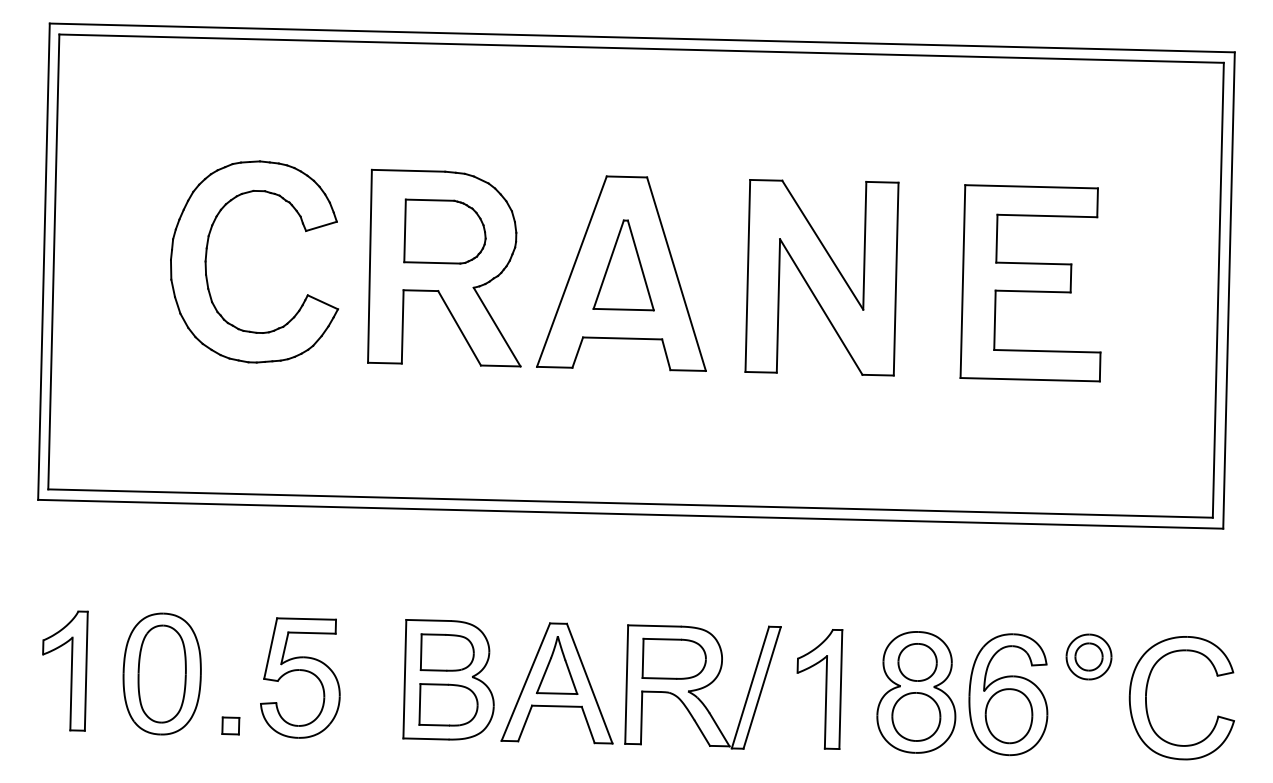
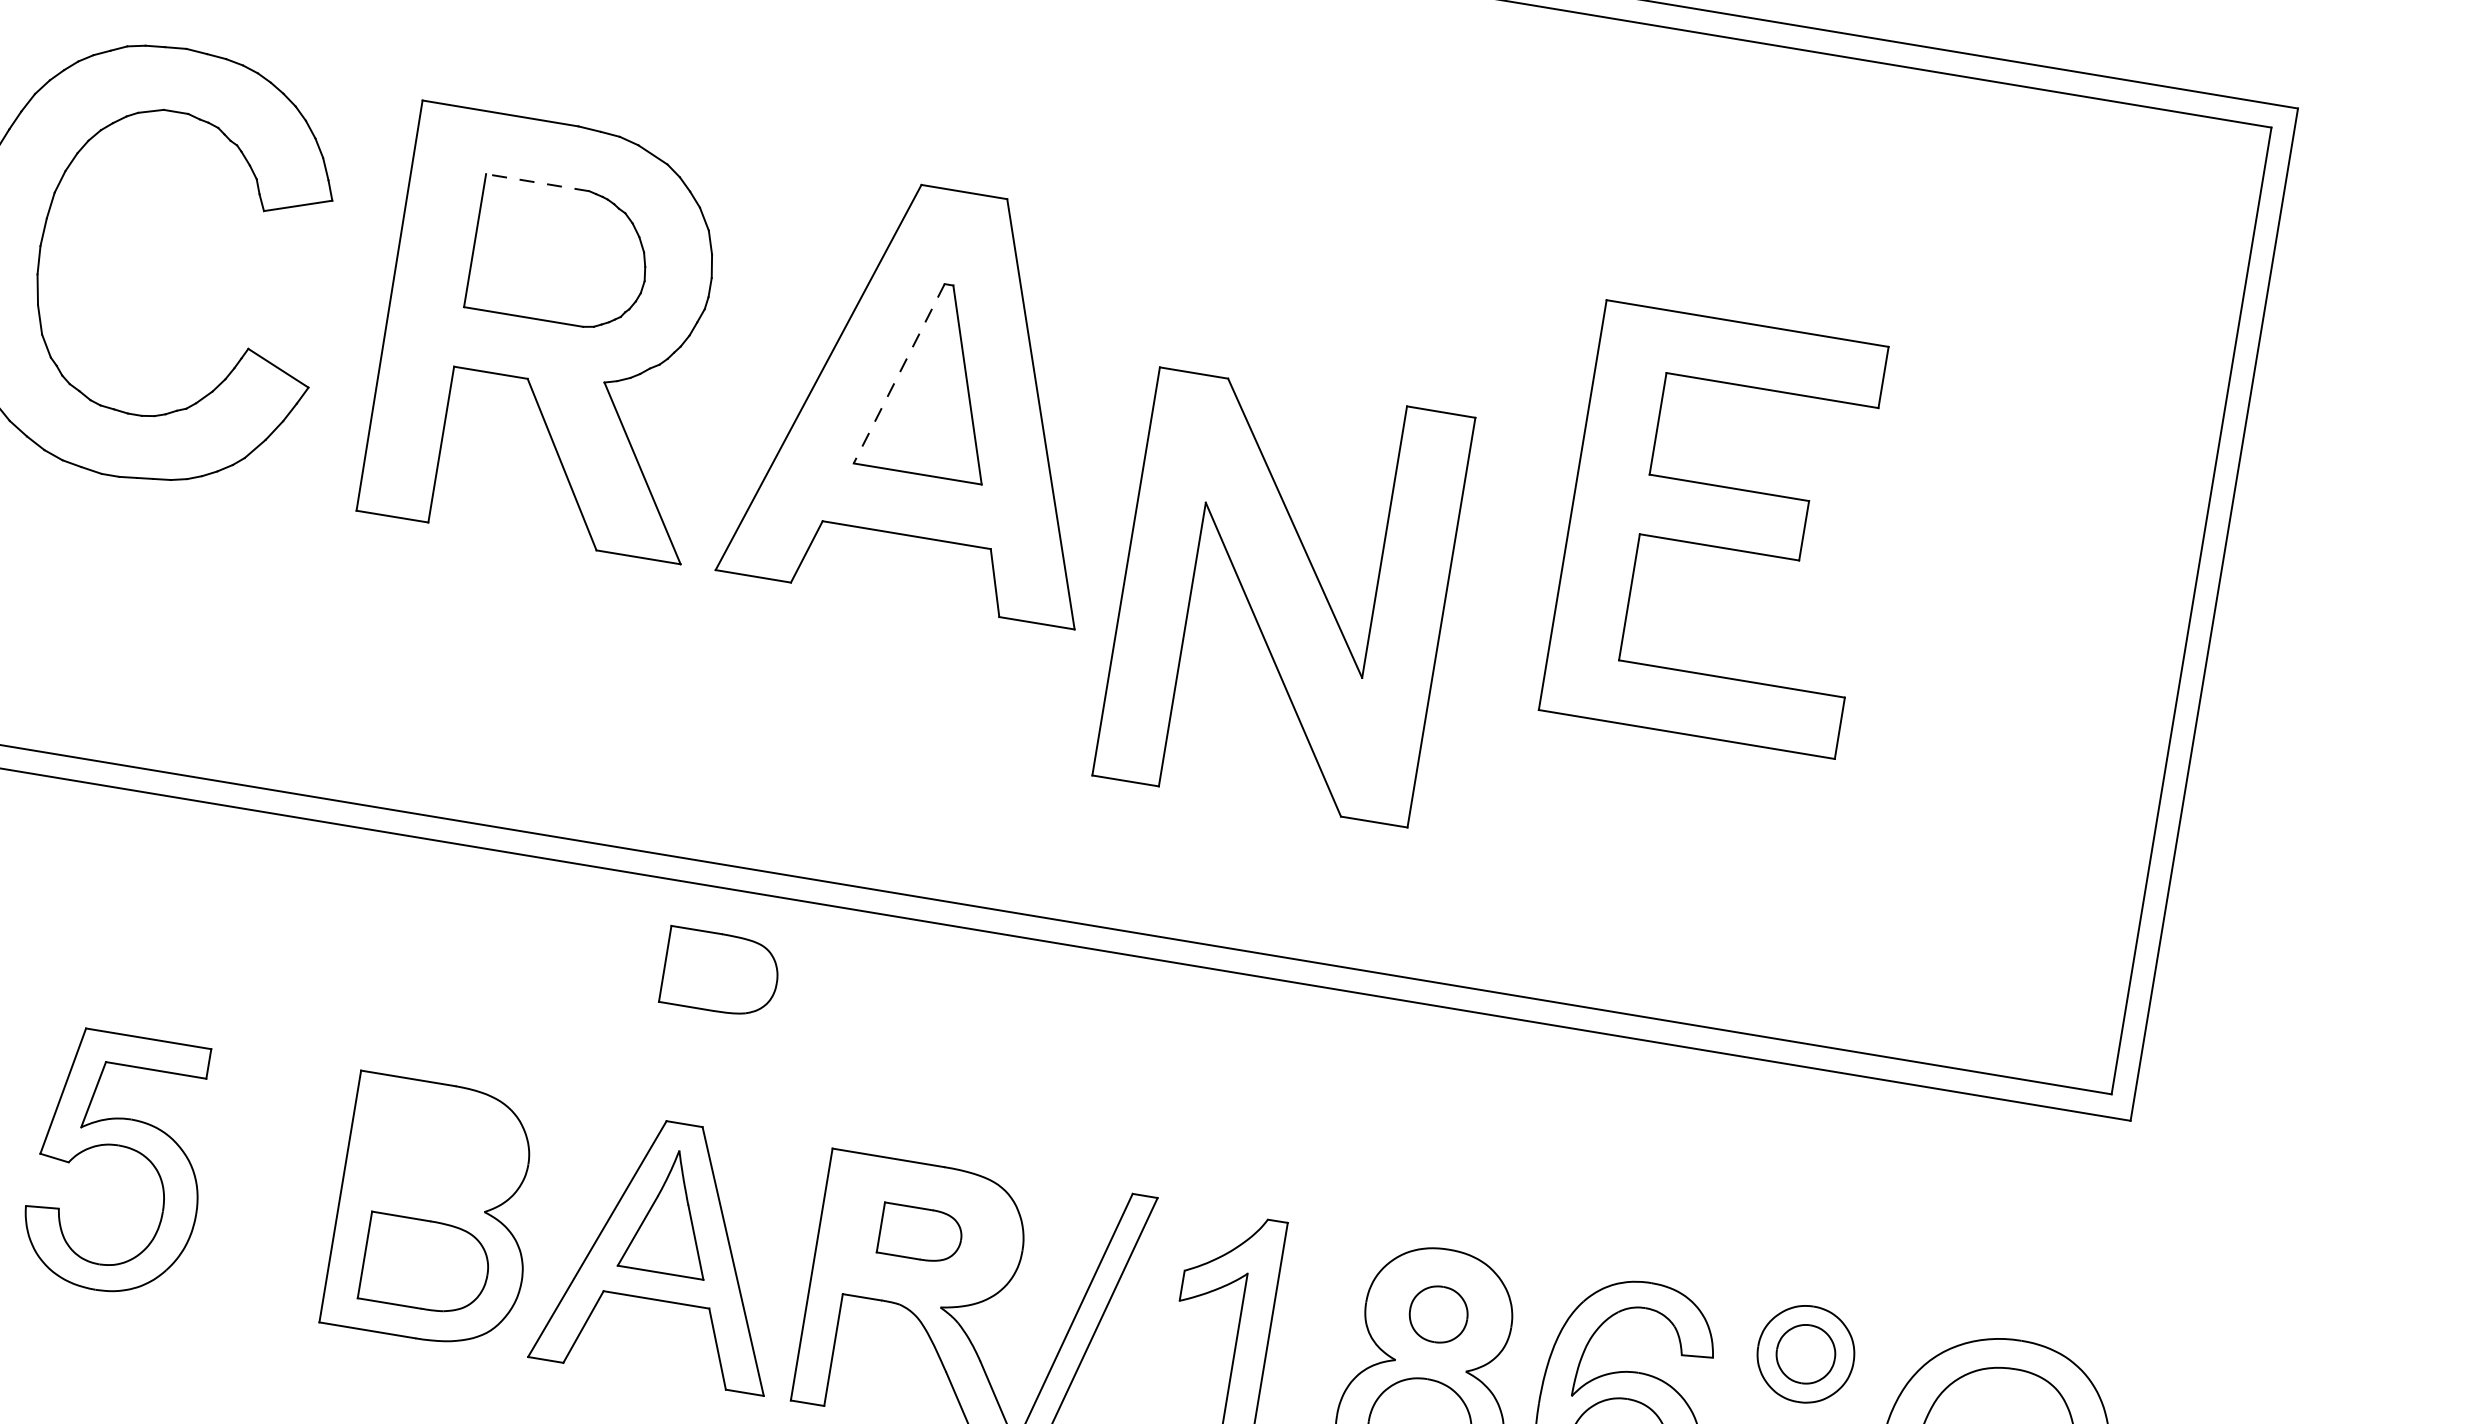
line: (429, 200) -> (536, 183), solid -> dashed
line: (608, 264) -> (898, 373), solid -> dashed
part: (821, 277) -> (1282, 596), moved
part: (1030, 283) -> (1716, 529), moved
part: (446, 652) -> (718, 972), moved
part: (673, 658) -> (919, 1232), size x0.6
part: (917, 662) -> (1438, 1314), size x0.7

